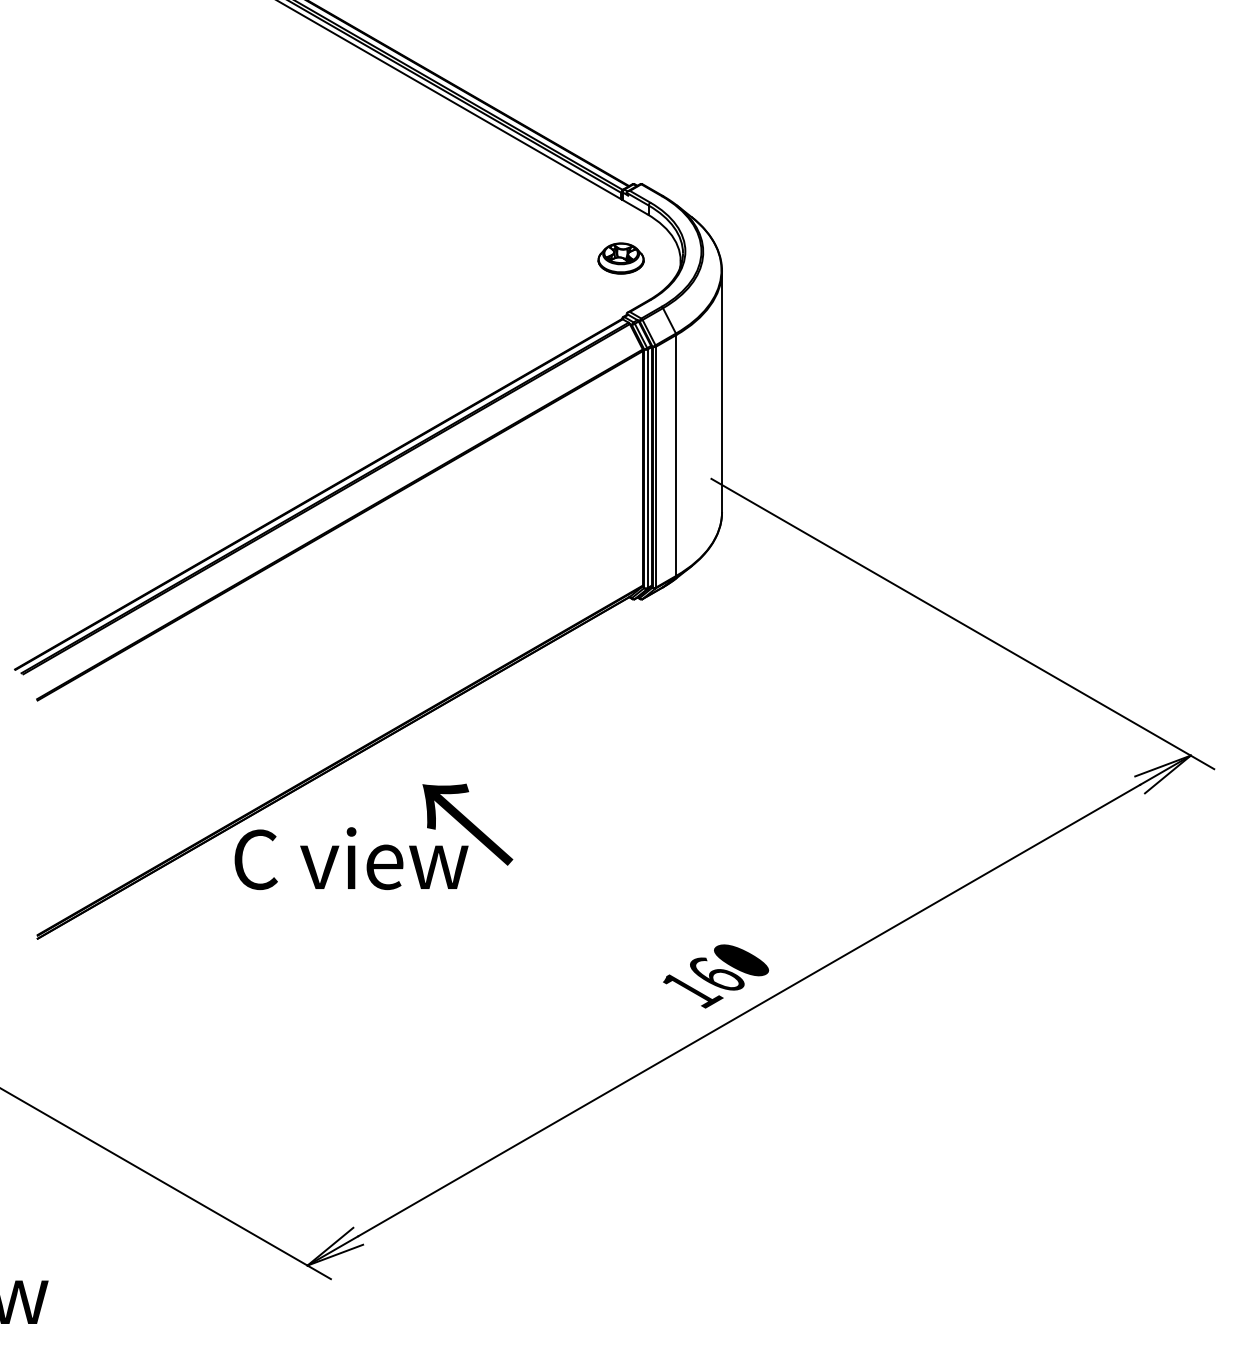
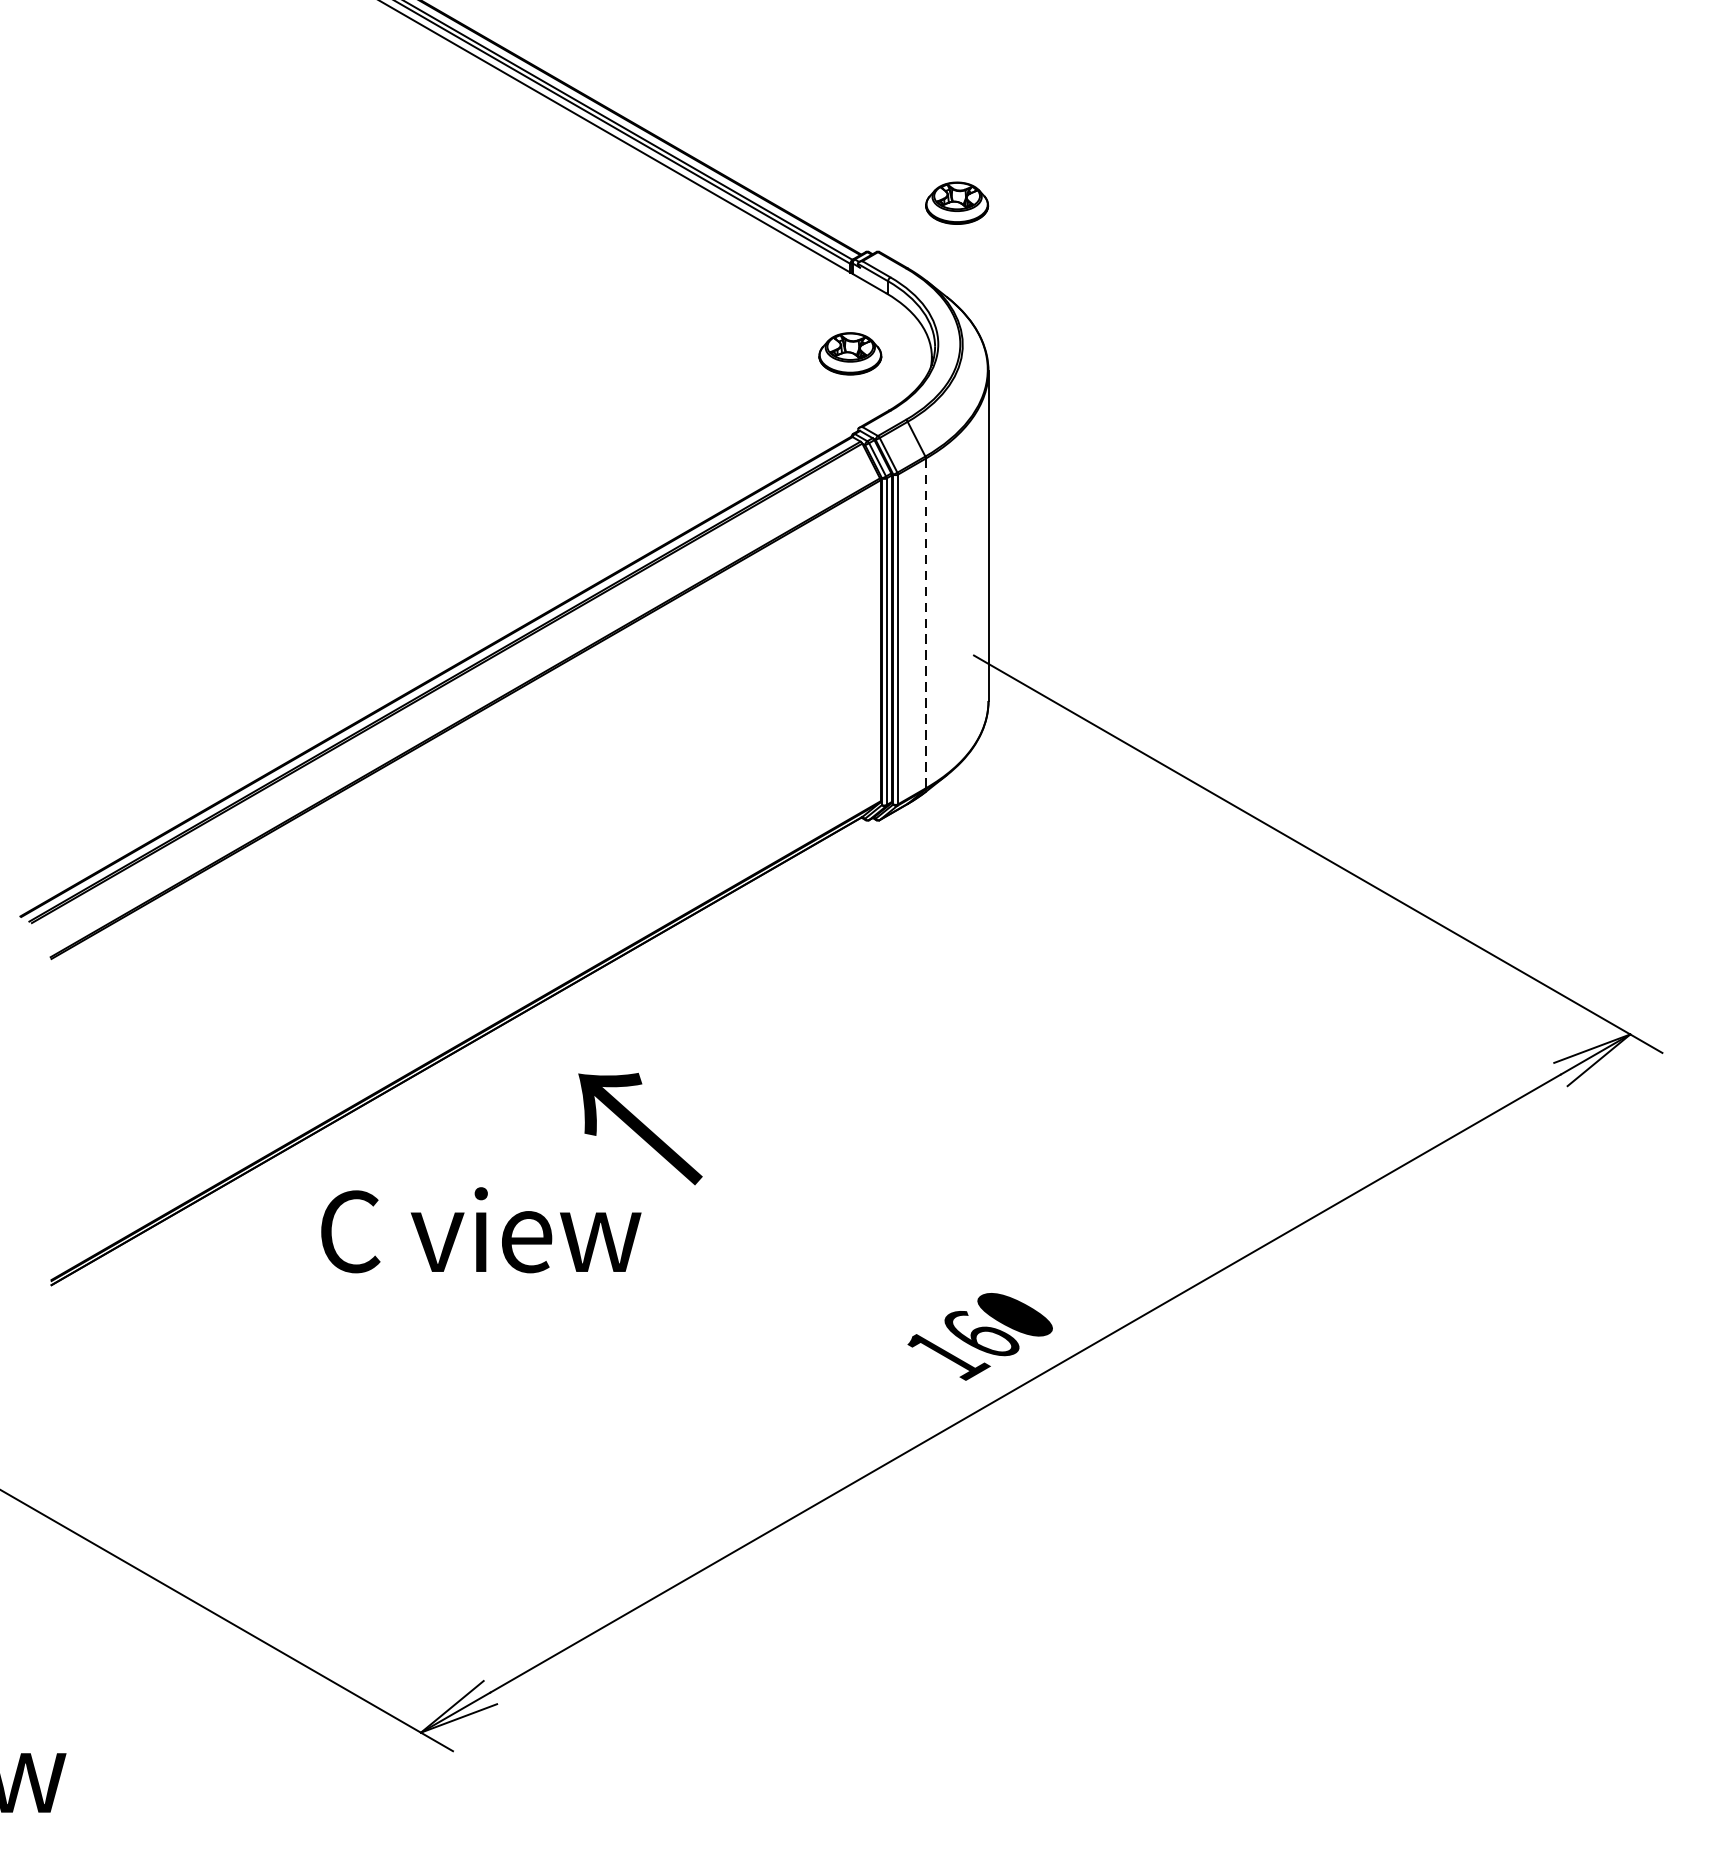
part: (698, 148) -> (956, 203), added
line: (676, 455) -> (926, 623), solid -> dashed
text: (351, 858) -> (481, 1230), moved

